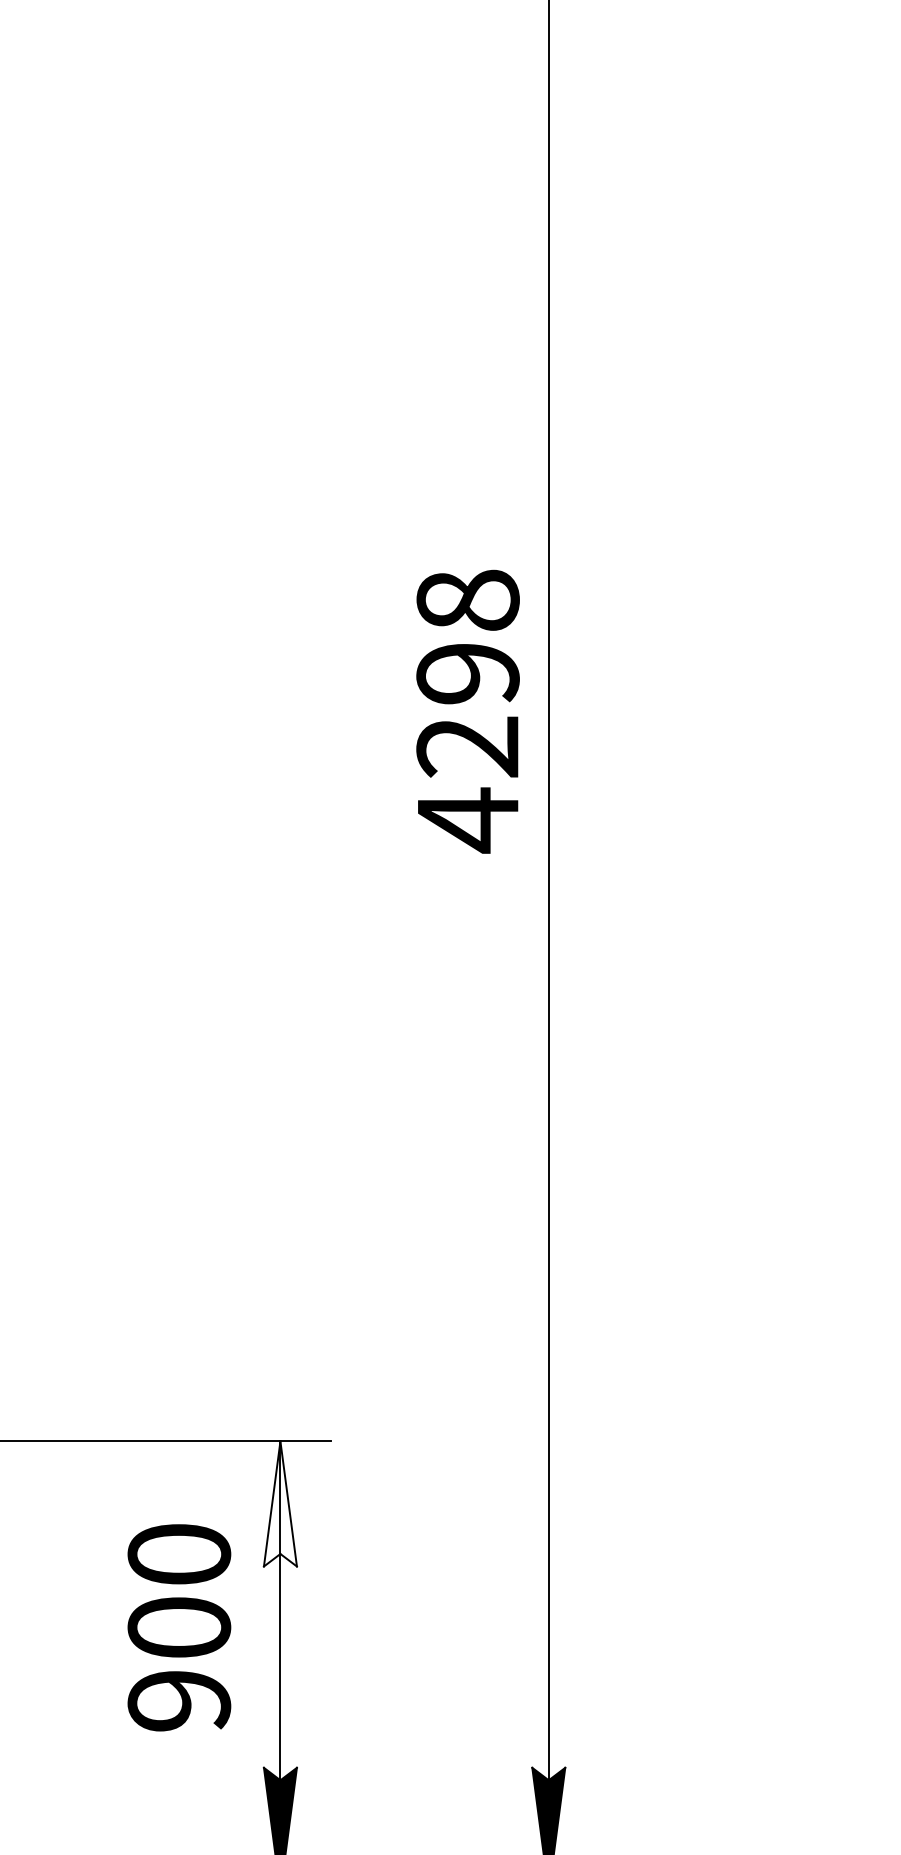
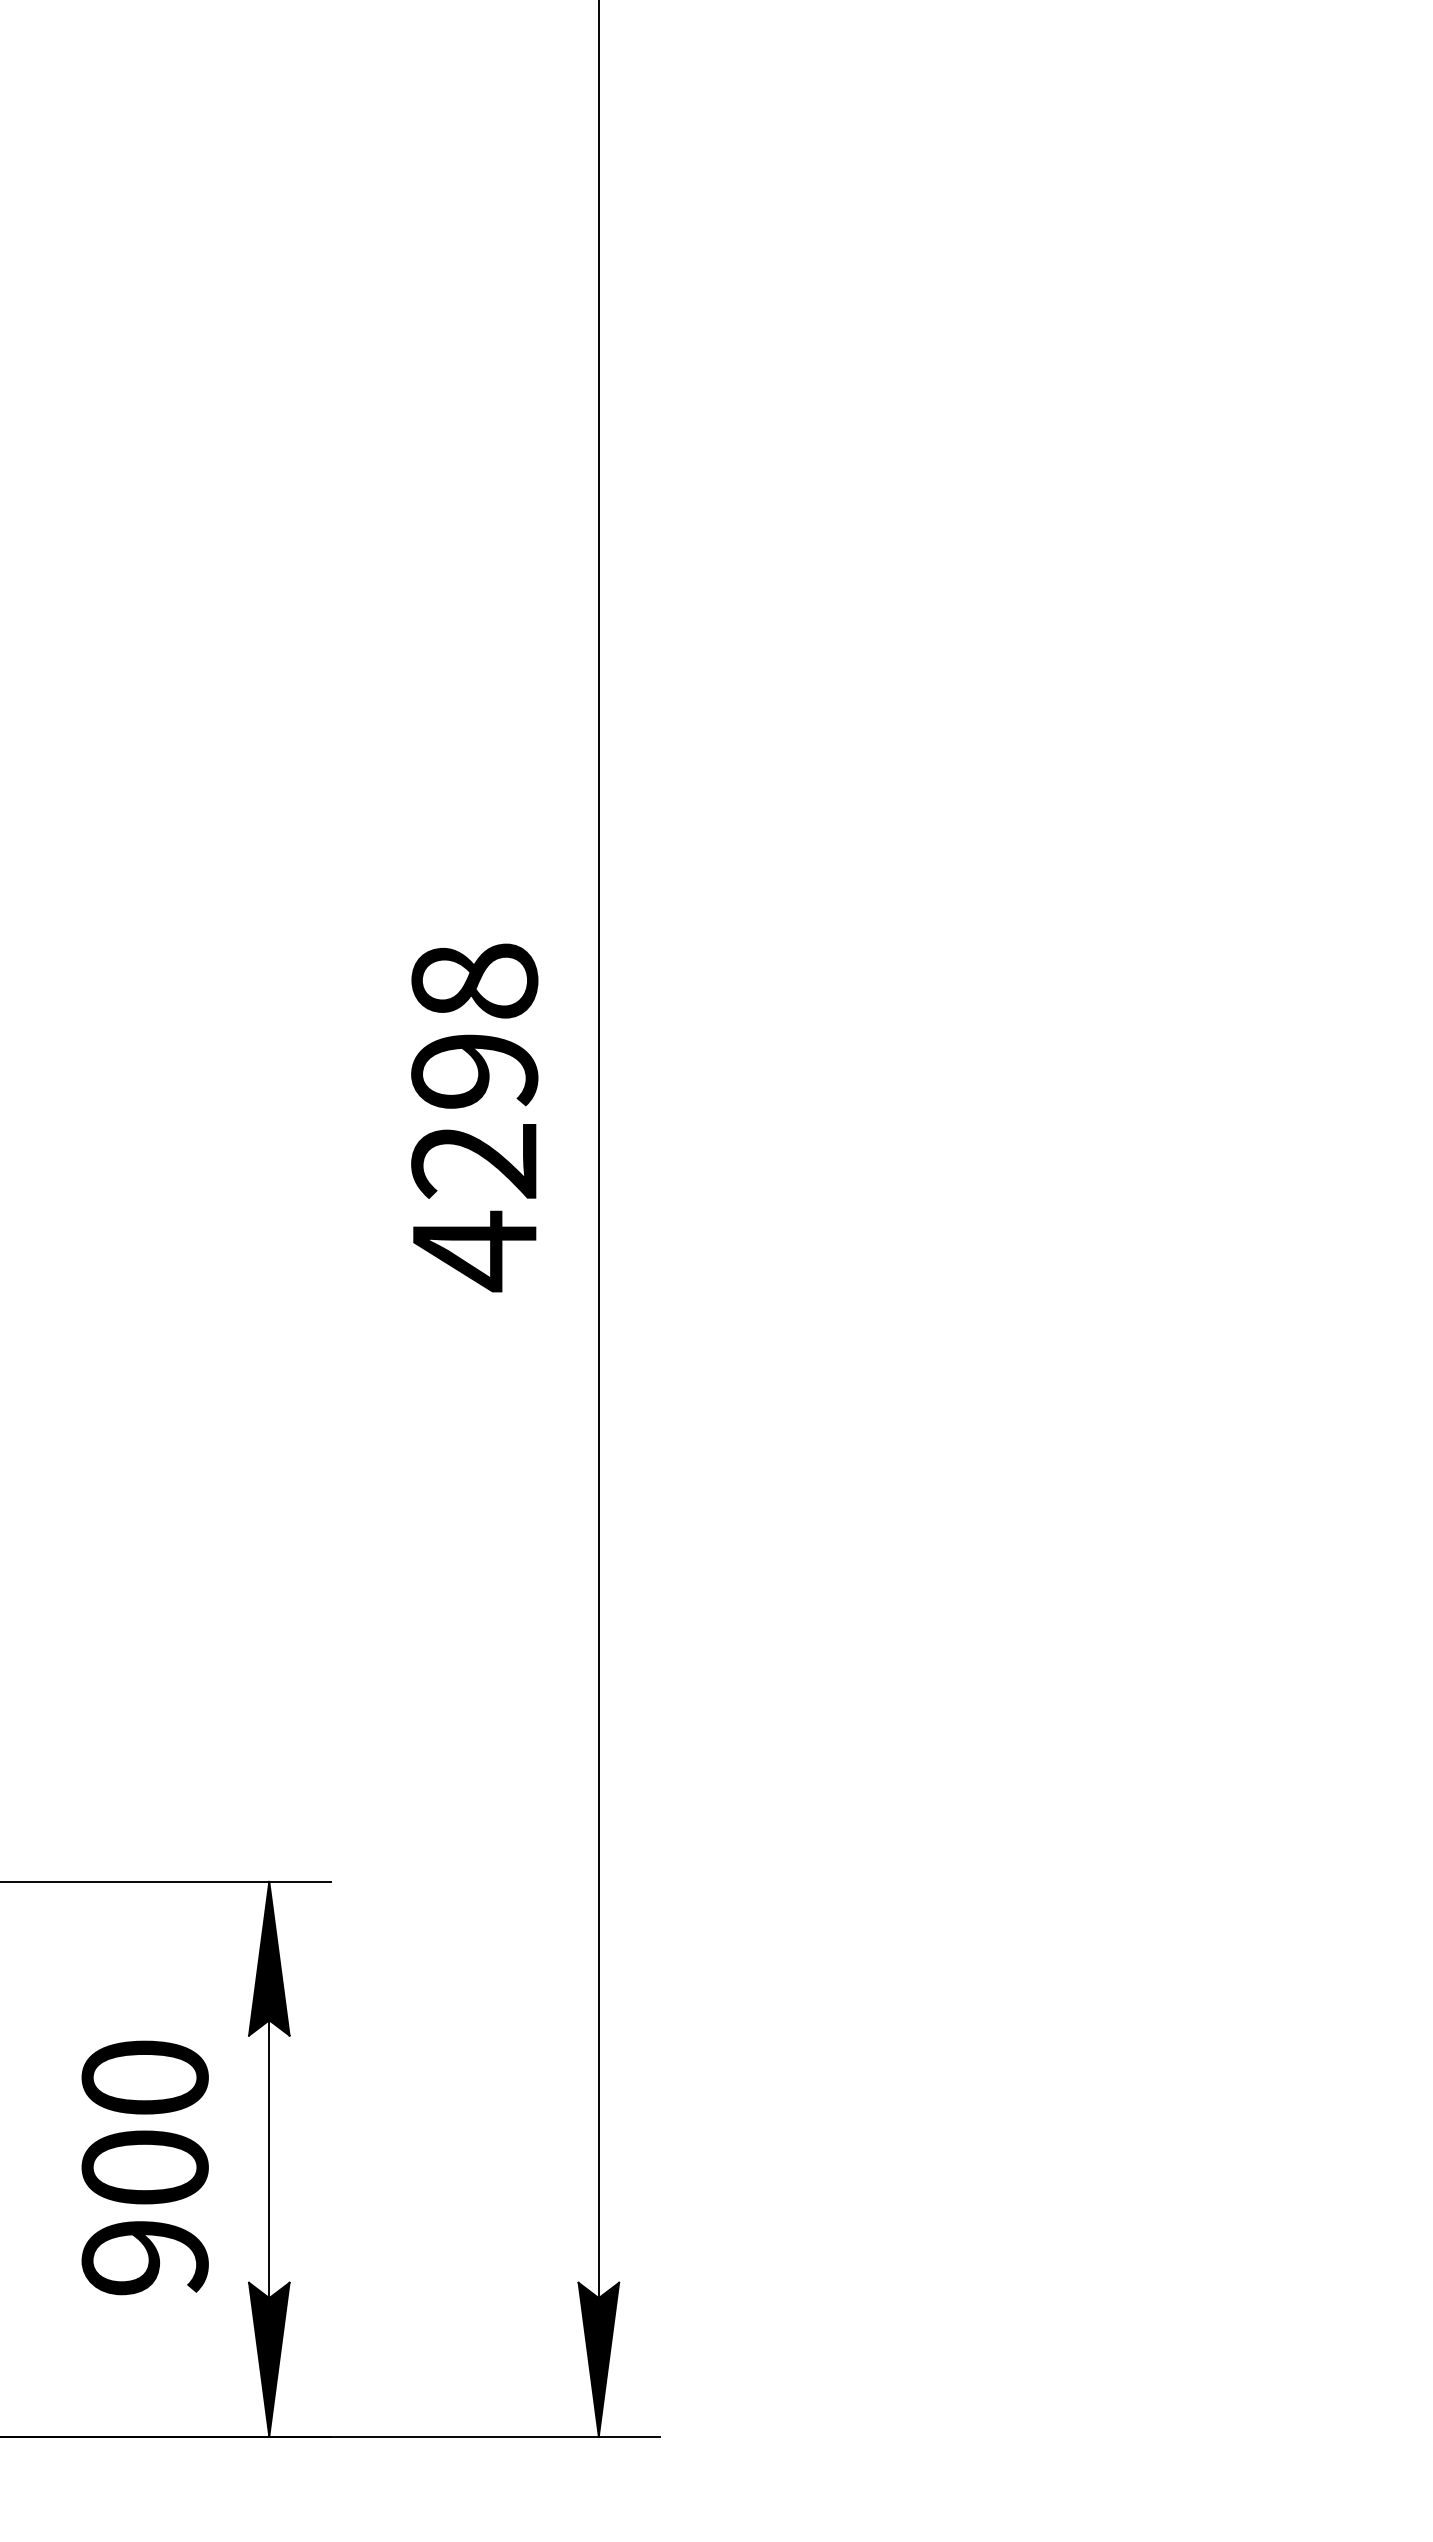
text: (467, 711) -> (474, 1117), moved
fill: (280, 1503) -> (269, 1958), added
text: (178, 1627) -> (144, 2167), moved

